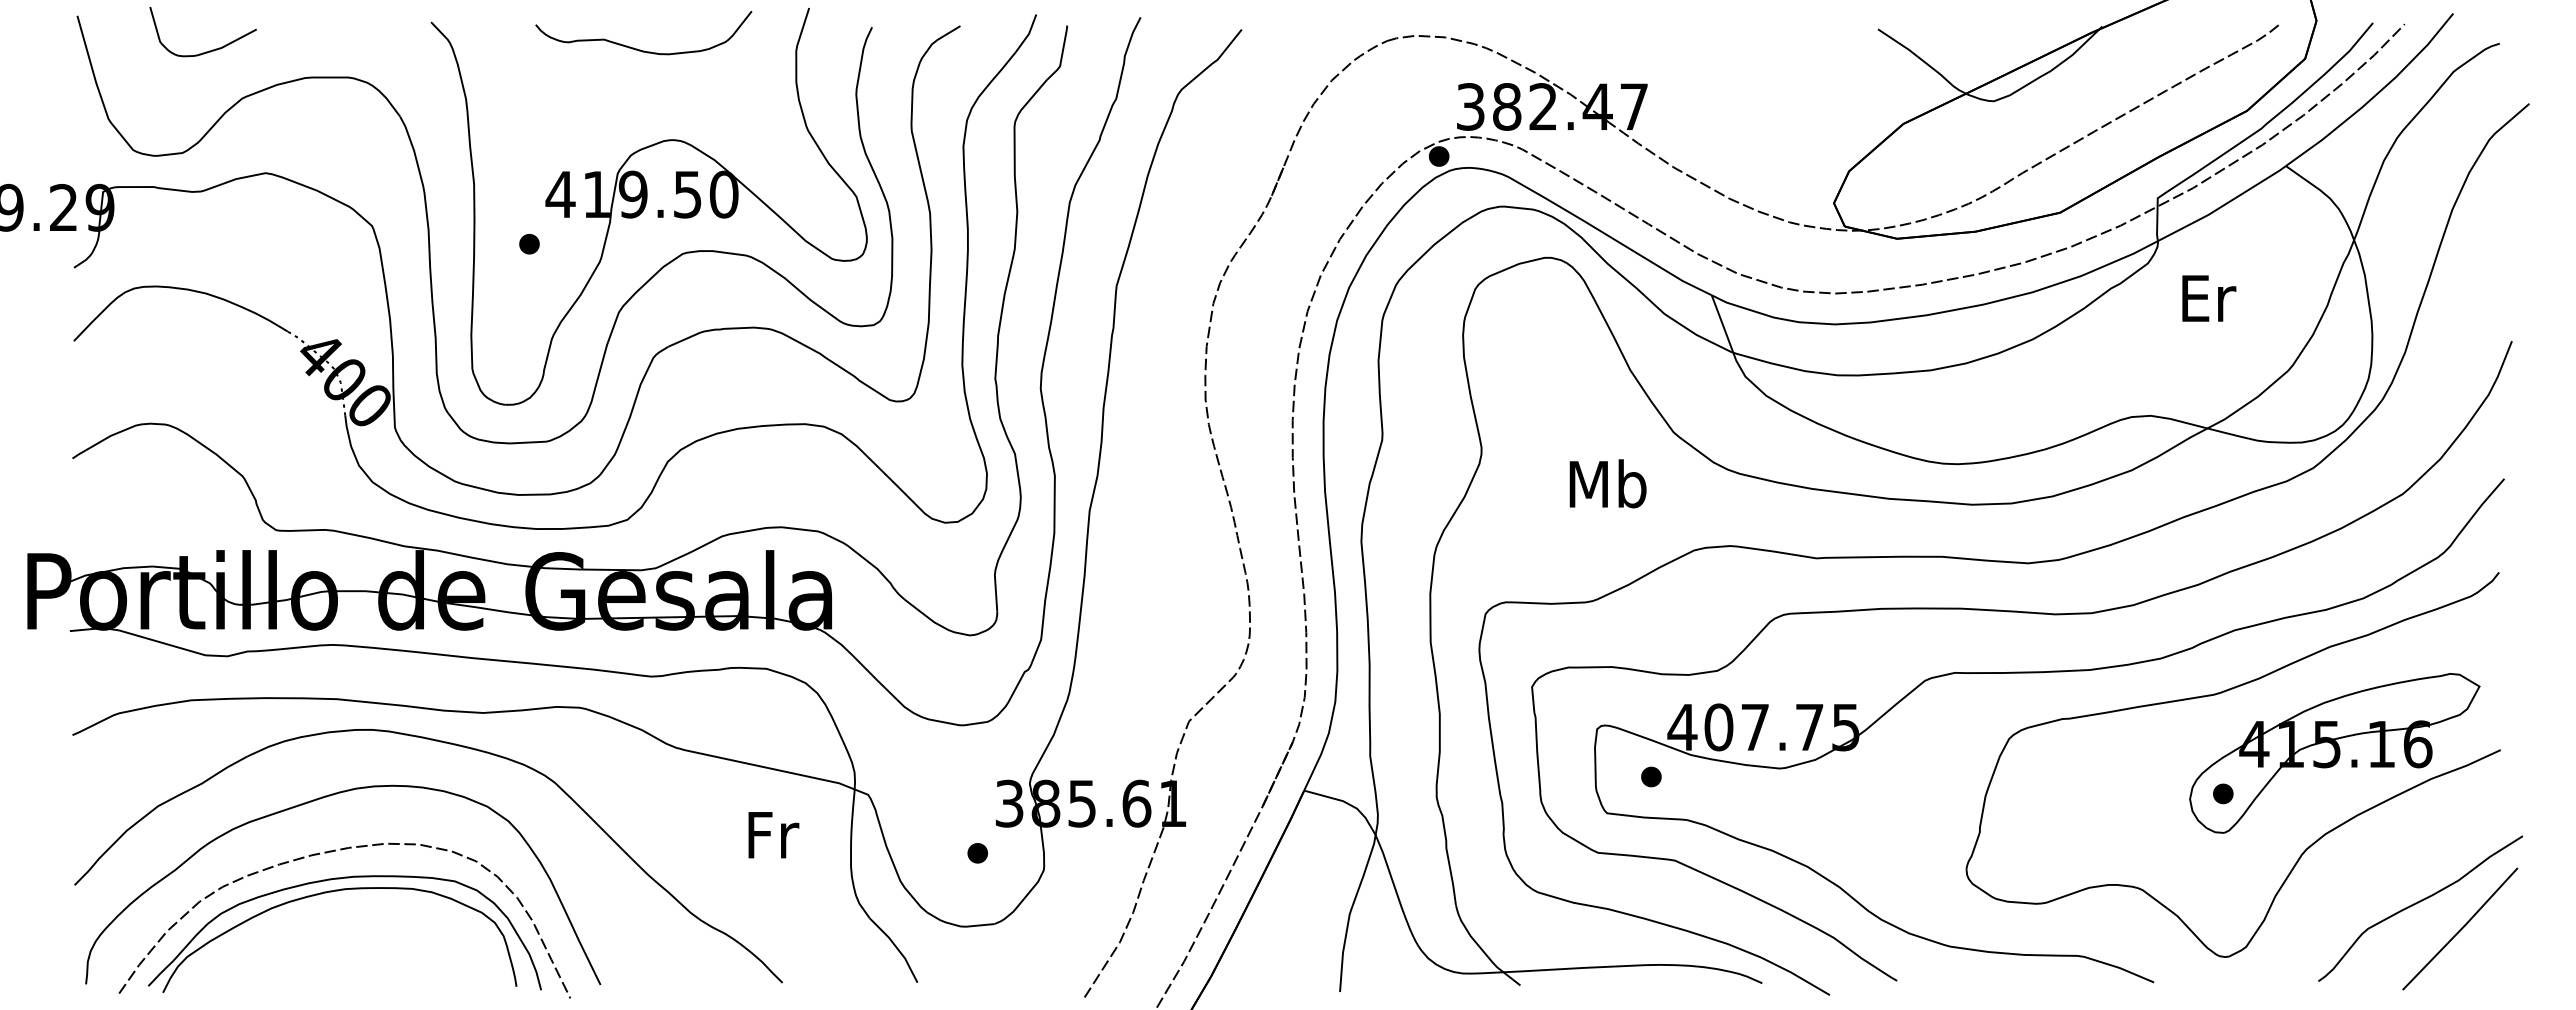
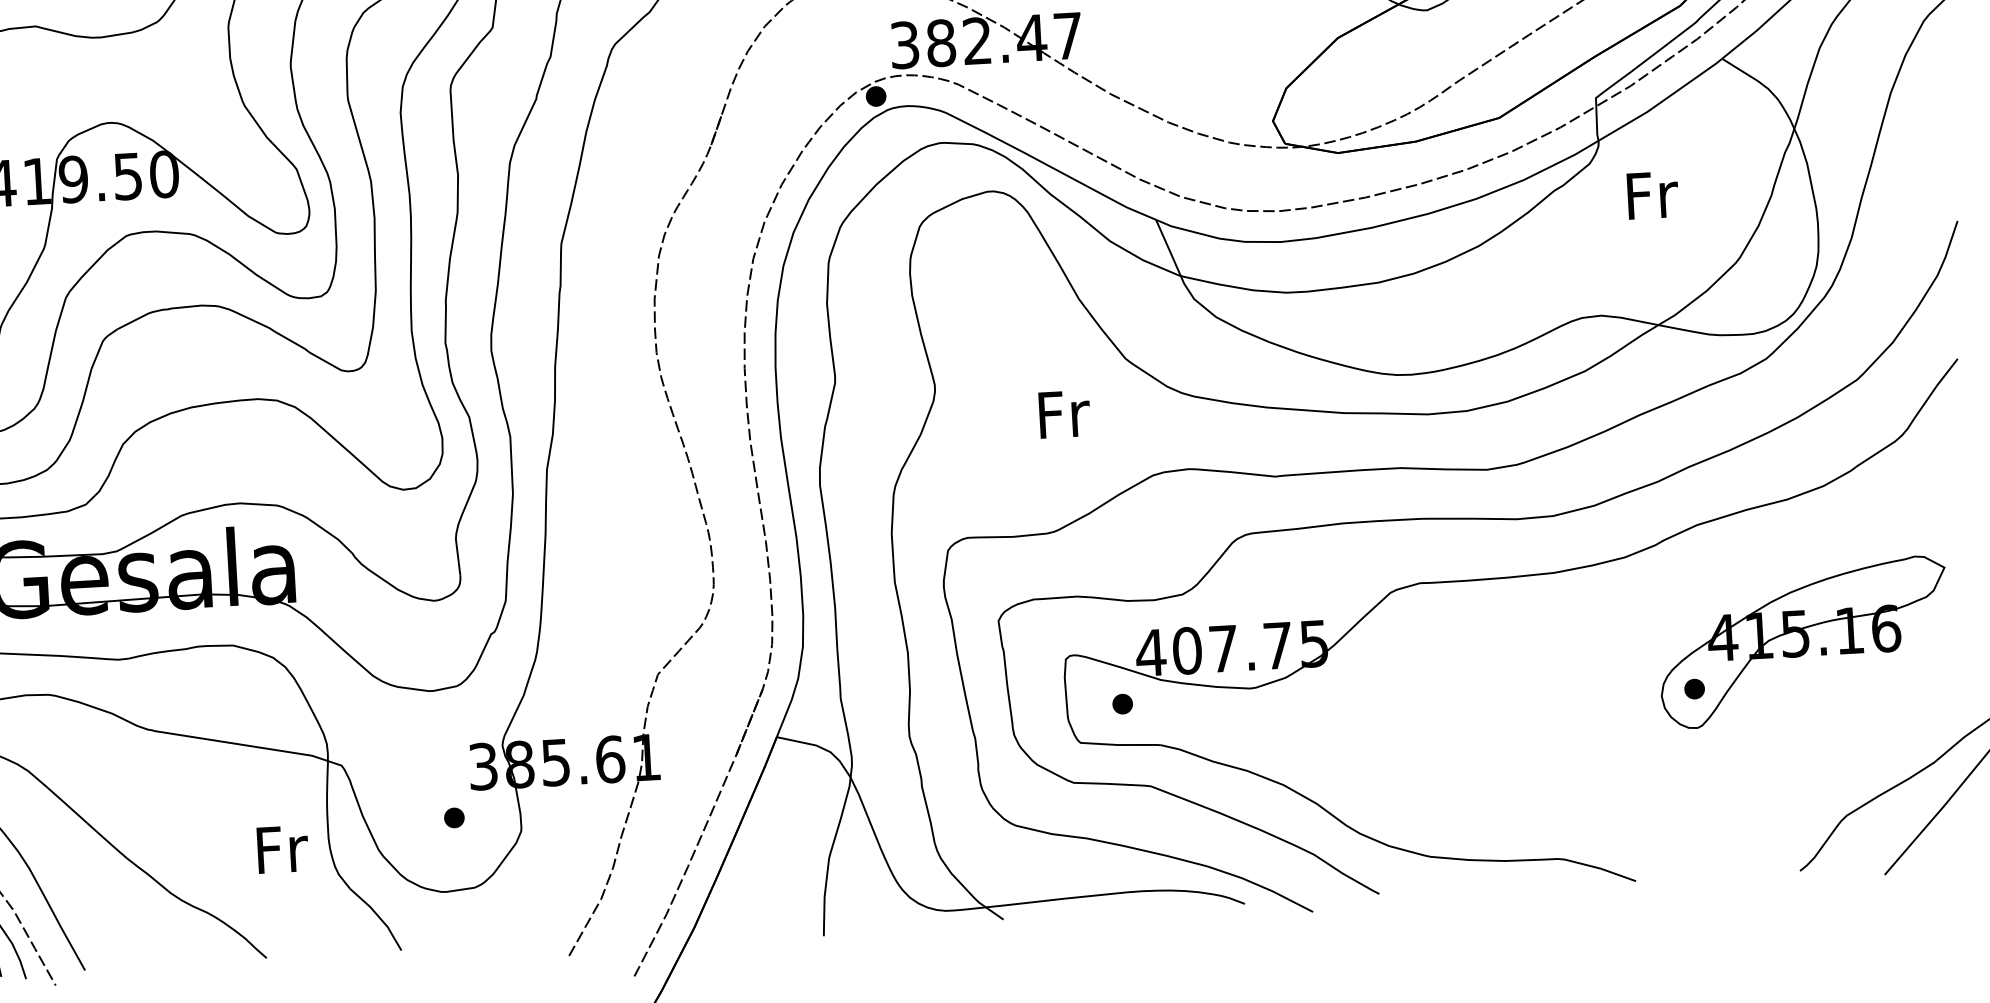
text: (2209, 298) -> (1653, 195), Er -> Fr
text: (1607, 483) -> (1062, 413), Mb -> Fr
part: (2215, 695) -> (1681, 591), removed
text: (773, 835) -> (282, 849), moved

